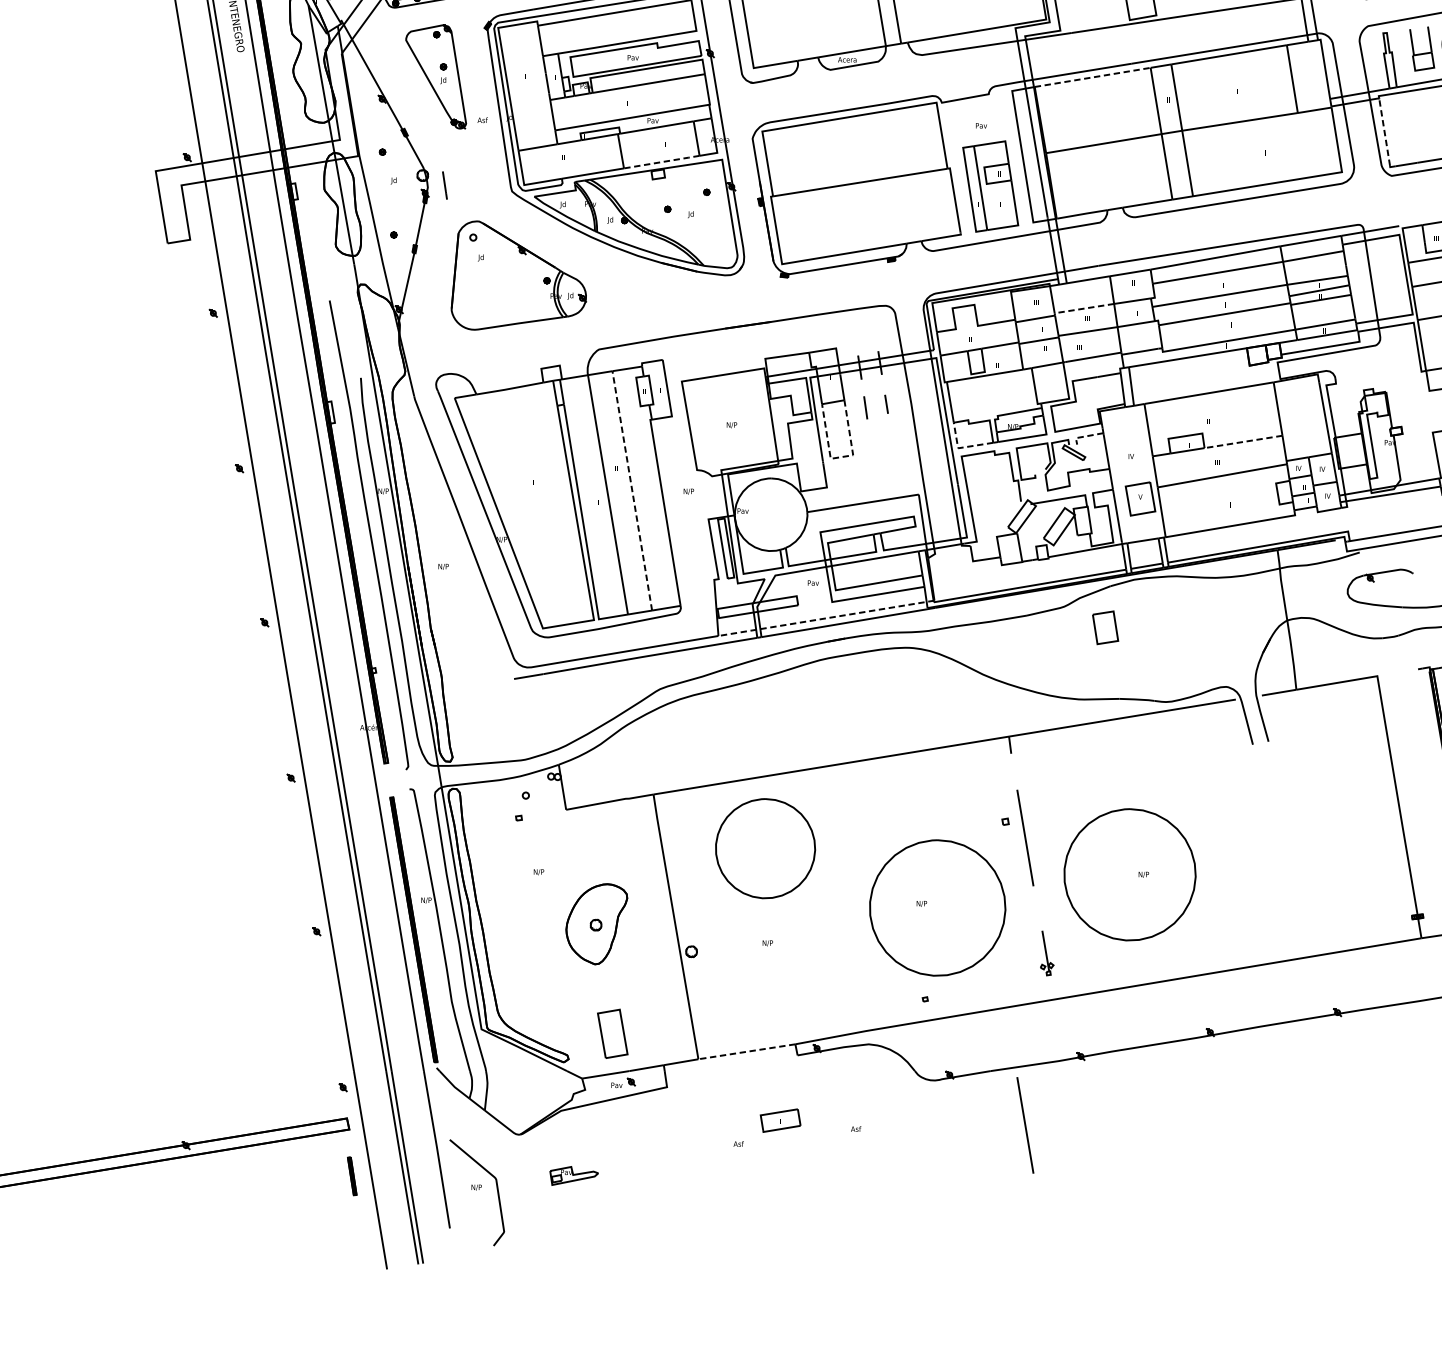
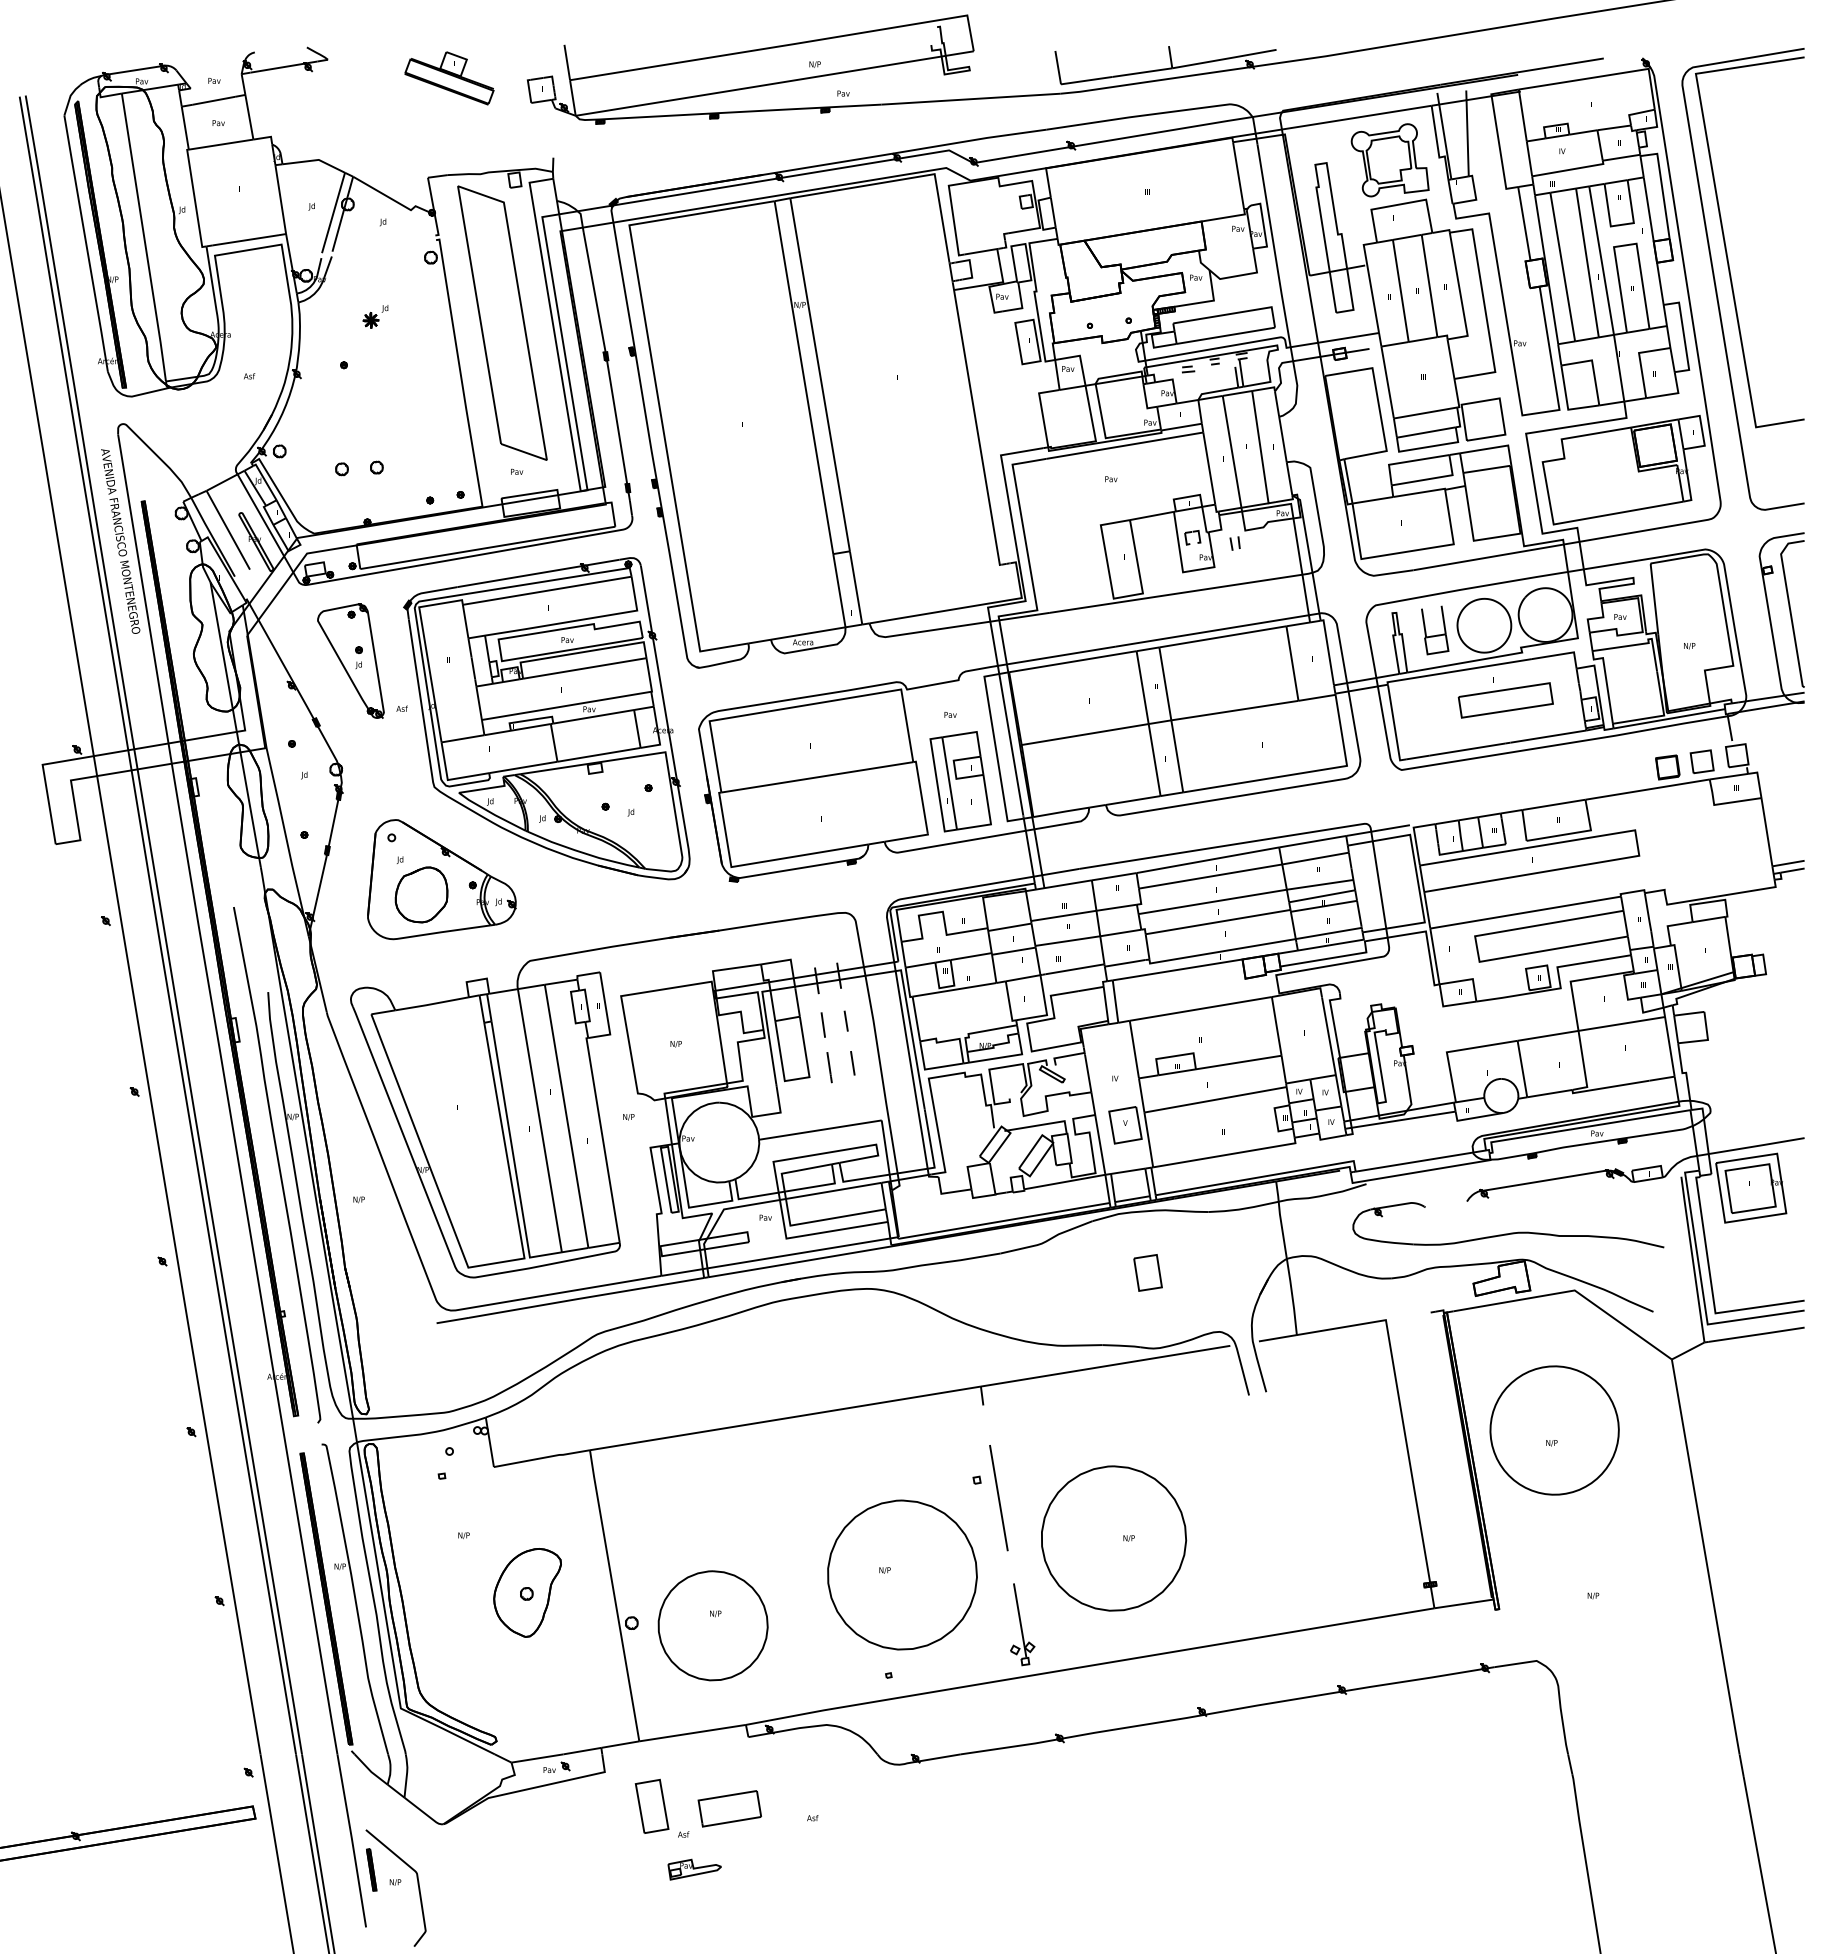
line: (1092, 77) -> (1072, 661), dashed -> solid
line: (1384, 131) -> (1393, 721), dashed -> solid
line: (662, 161) -> (599, 754), dashed -> solid
line: (444, 185) -> (829, 1067), moved
part: (500, 289) -> (421, 894), added
line: (1084, 308) -> (1063, 915), dashed -> solid
line: (1085, 436) -> (1065, 1056), dashed -> solid
line: (1243, 441) -> (1238, 1062), dashed -> solid
line: (892, 442) -> (852, 1063), added
line: (962, 447) -> (929, 1068), dashed -> solid
line: (842, 457) -> (797, 1079), dashed -> solid
line: (632, 490) -> (566, 1115), dashed -> solid
line: (825, 618) -> (779, 1256), dashed -> solid
part: (1105, 627) -> (1147, 1272), moved
part: (764, 848) -> (712, 1625), moved
part: (1046, 952) -> (1022, 1624), size x1.67
part: (612, 1033) -> (651, 1805), moved
line: (746, 1052) -> (692, 1733), dashed -> solid
part: (780, 1120) -> (729, 1808), size x1.43
line: (1025, 1125) -> (998, 1814), removed
part: (352, 1175) -> (371, 1869), moved
part: (573, 1175) -> (694, 1869), moved

